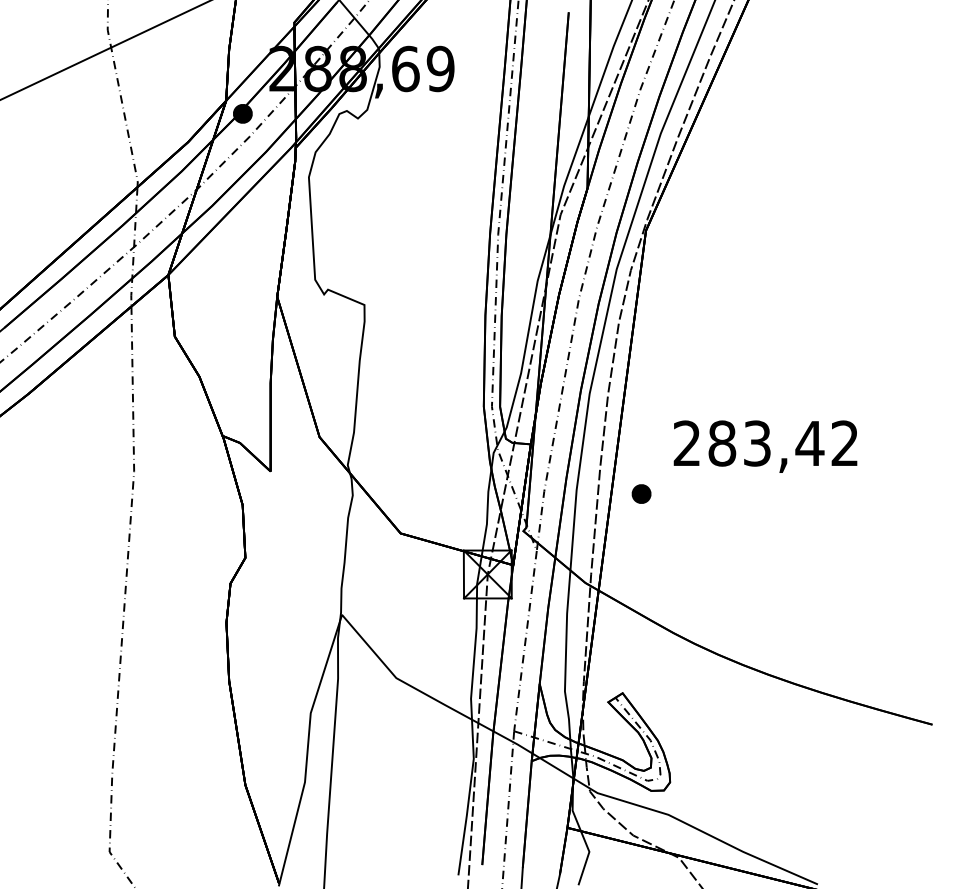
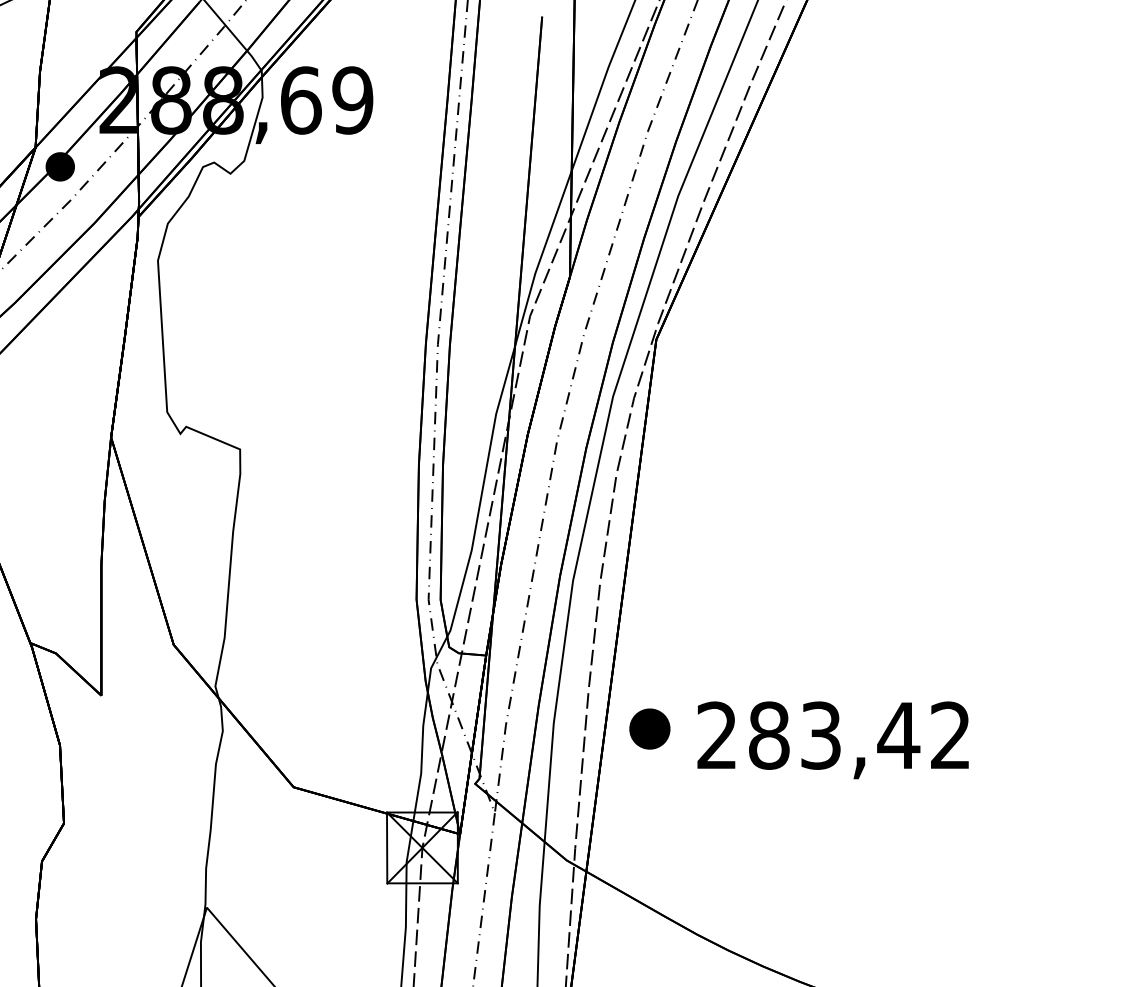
text: (765, 446) -> (833, 739), moved
part: (641, 493) -> (649, 728), size x1.4

